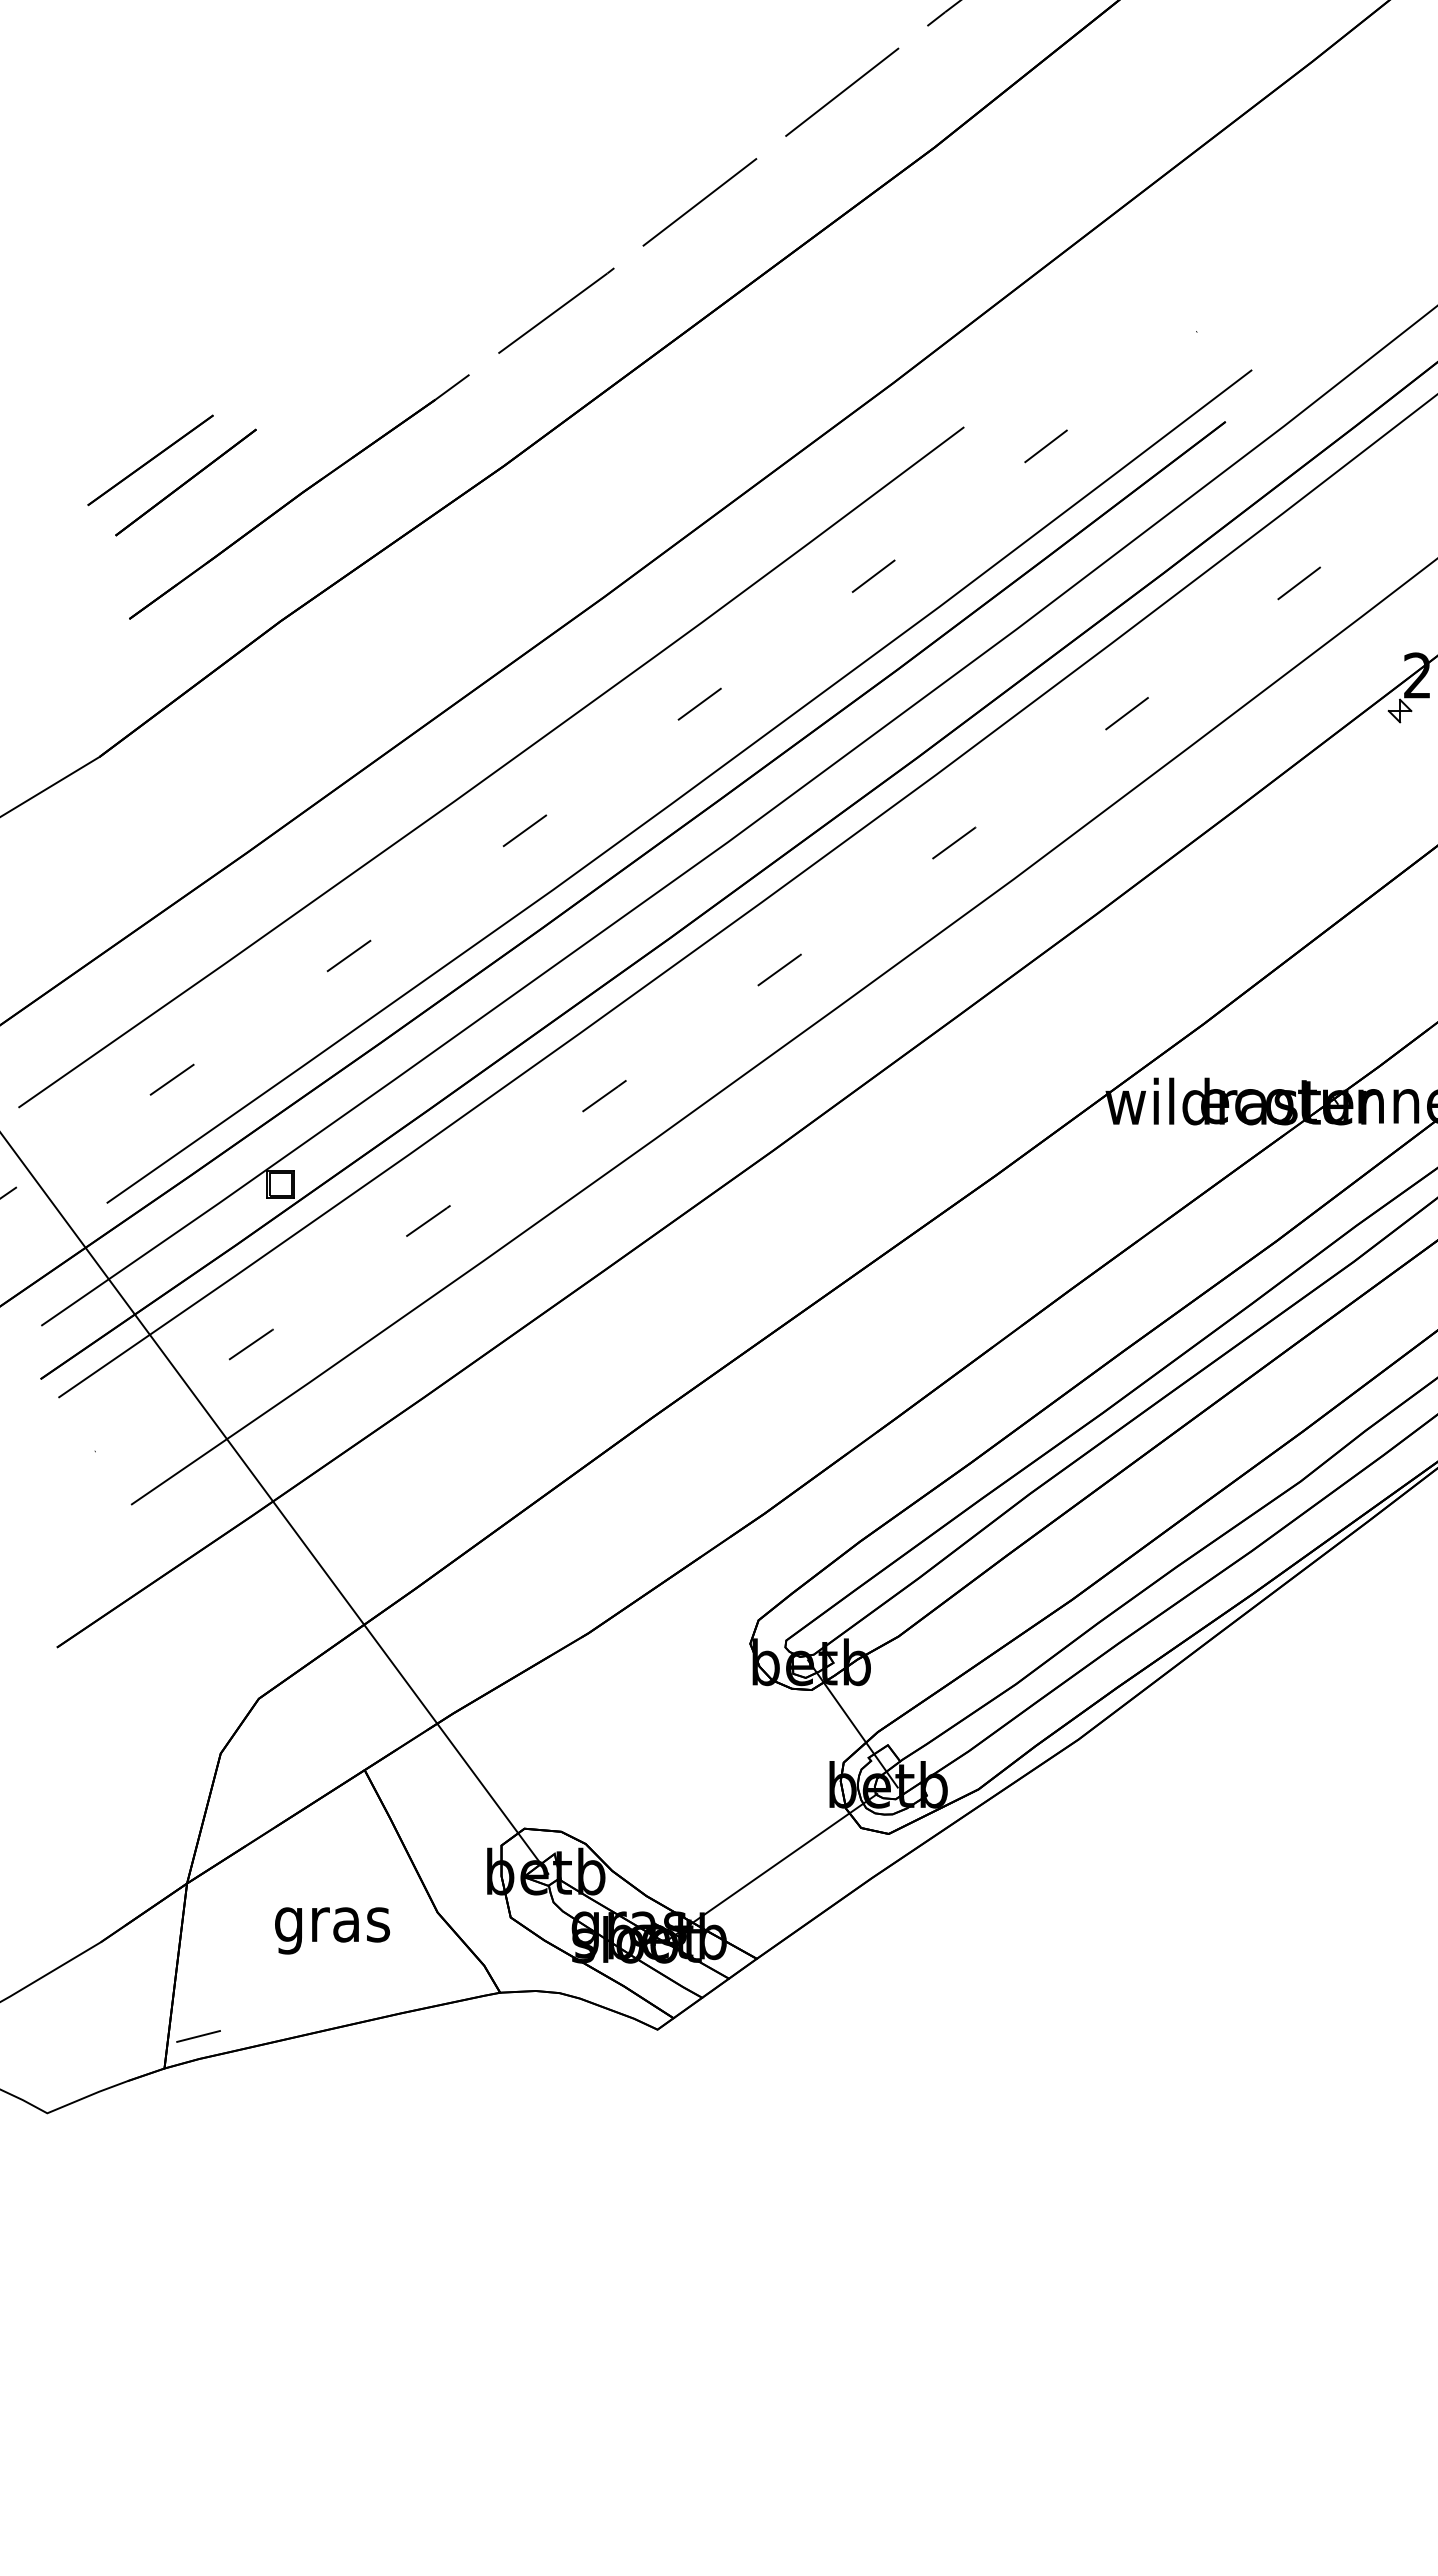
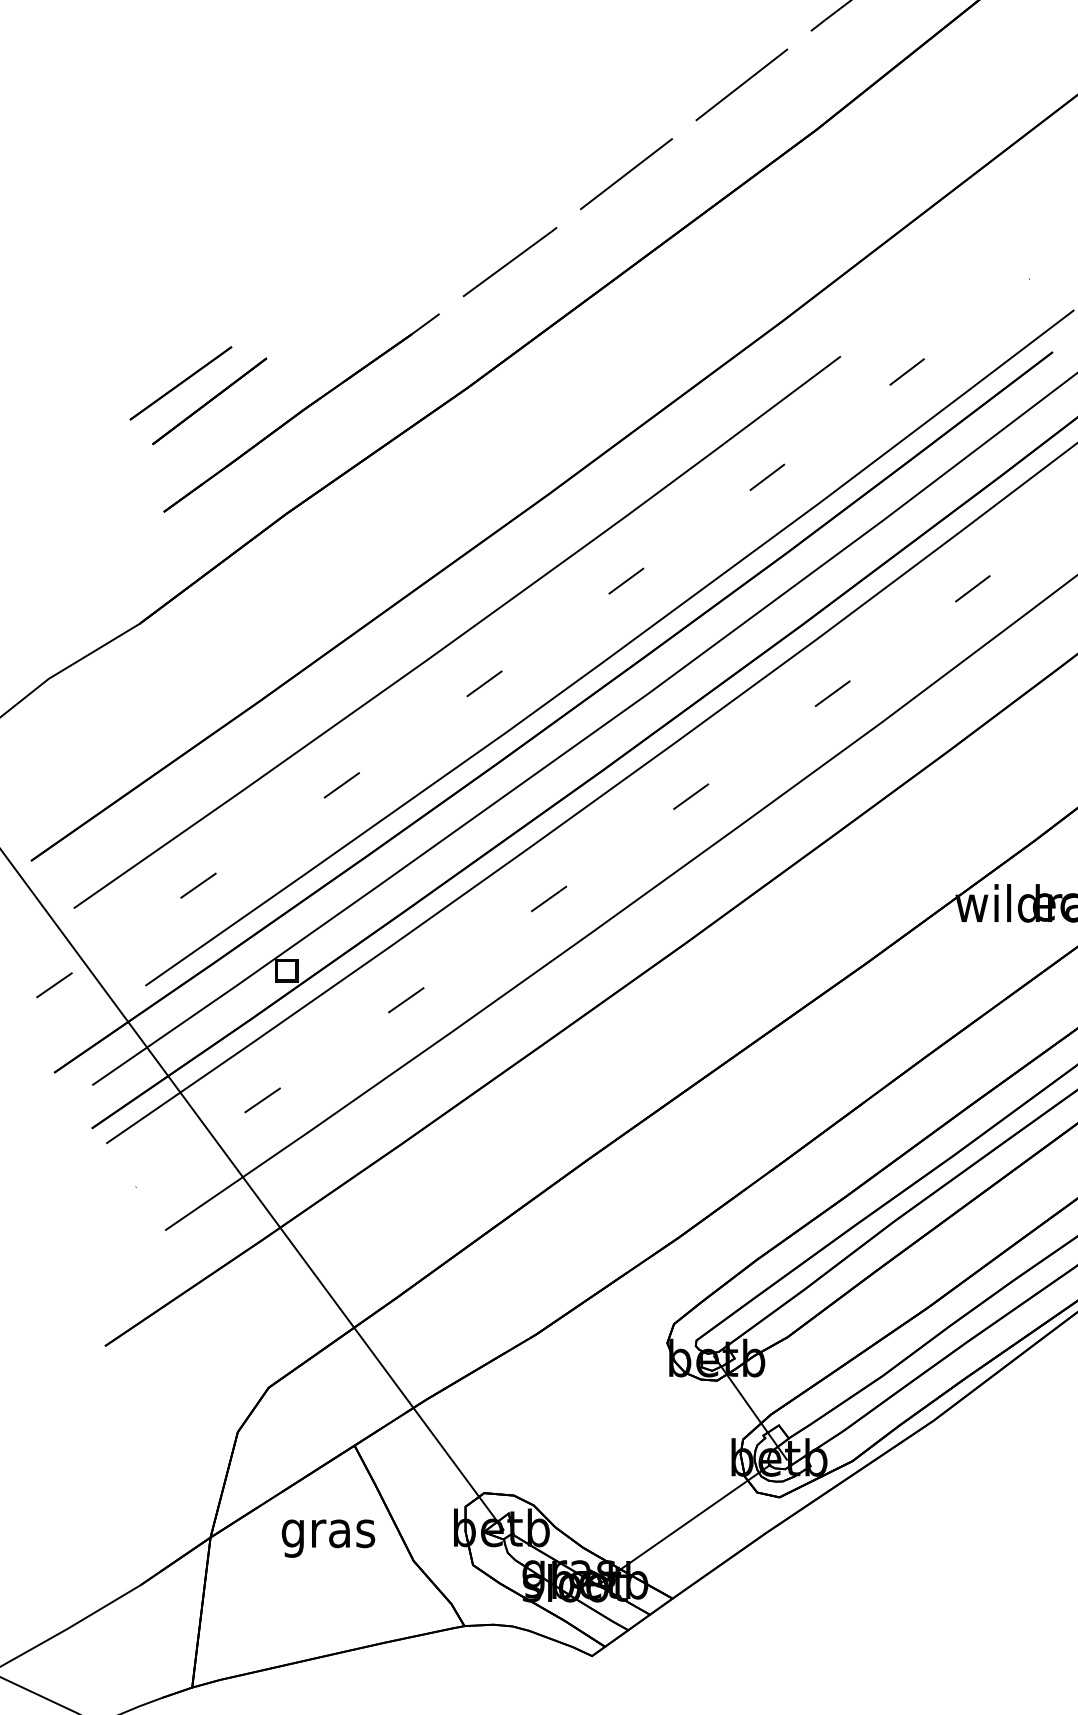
text: (332, 1930) -> (328, 1538), moved
line: (198, 2036) -> (219, 1661), removed

